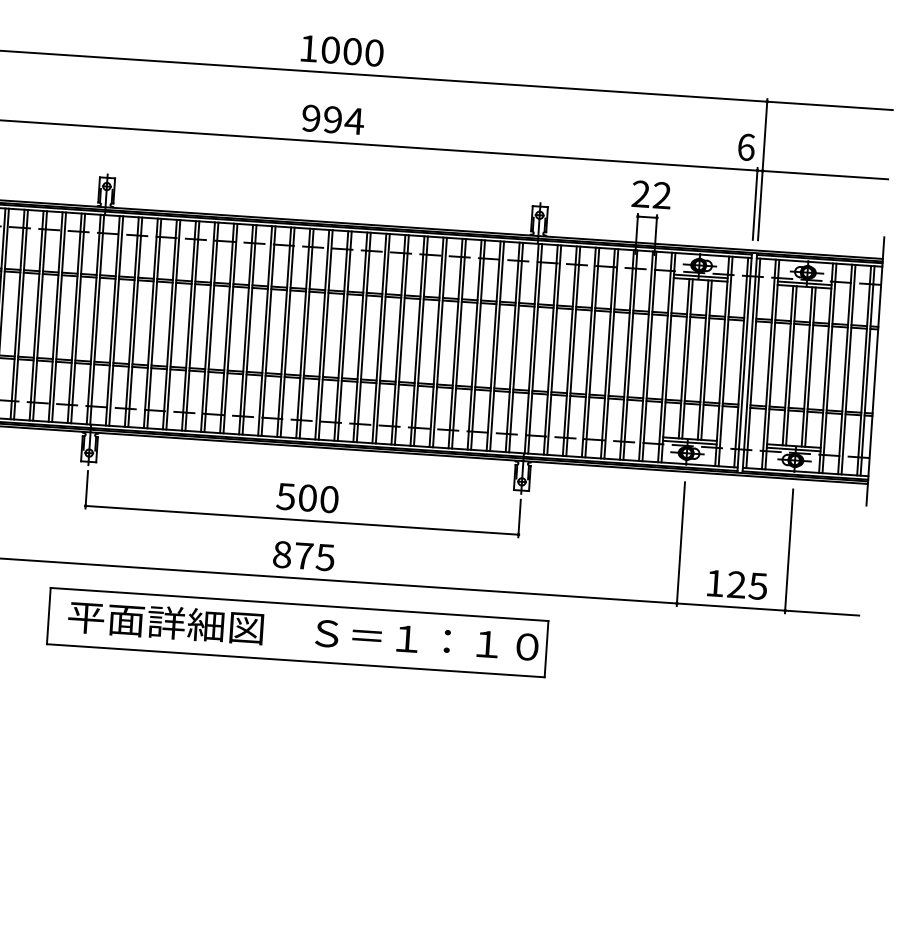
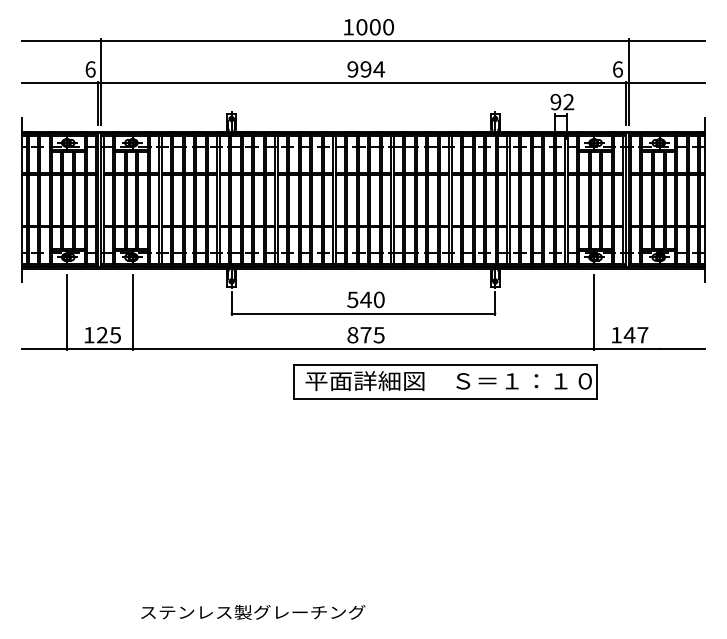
text: (640, 194) -> (555, 102), 22 -> 92
text: (306, 497) -> (365, 299), 500 -> 540
line: (789, 550) -> (660, 312), removed
text: (746, 585) -> (635, 335), 125 -> 147
part: (297, 632) -> (445, 381), moved

